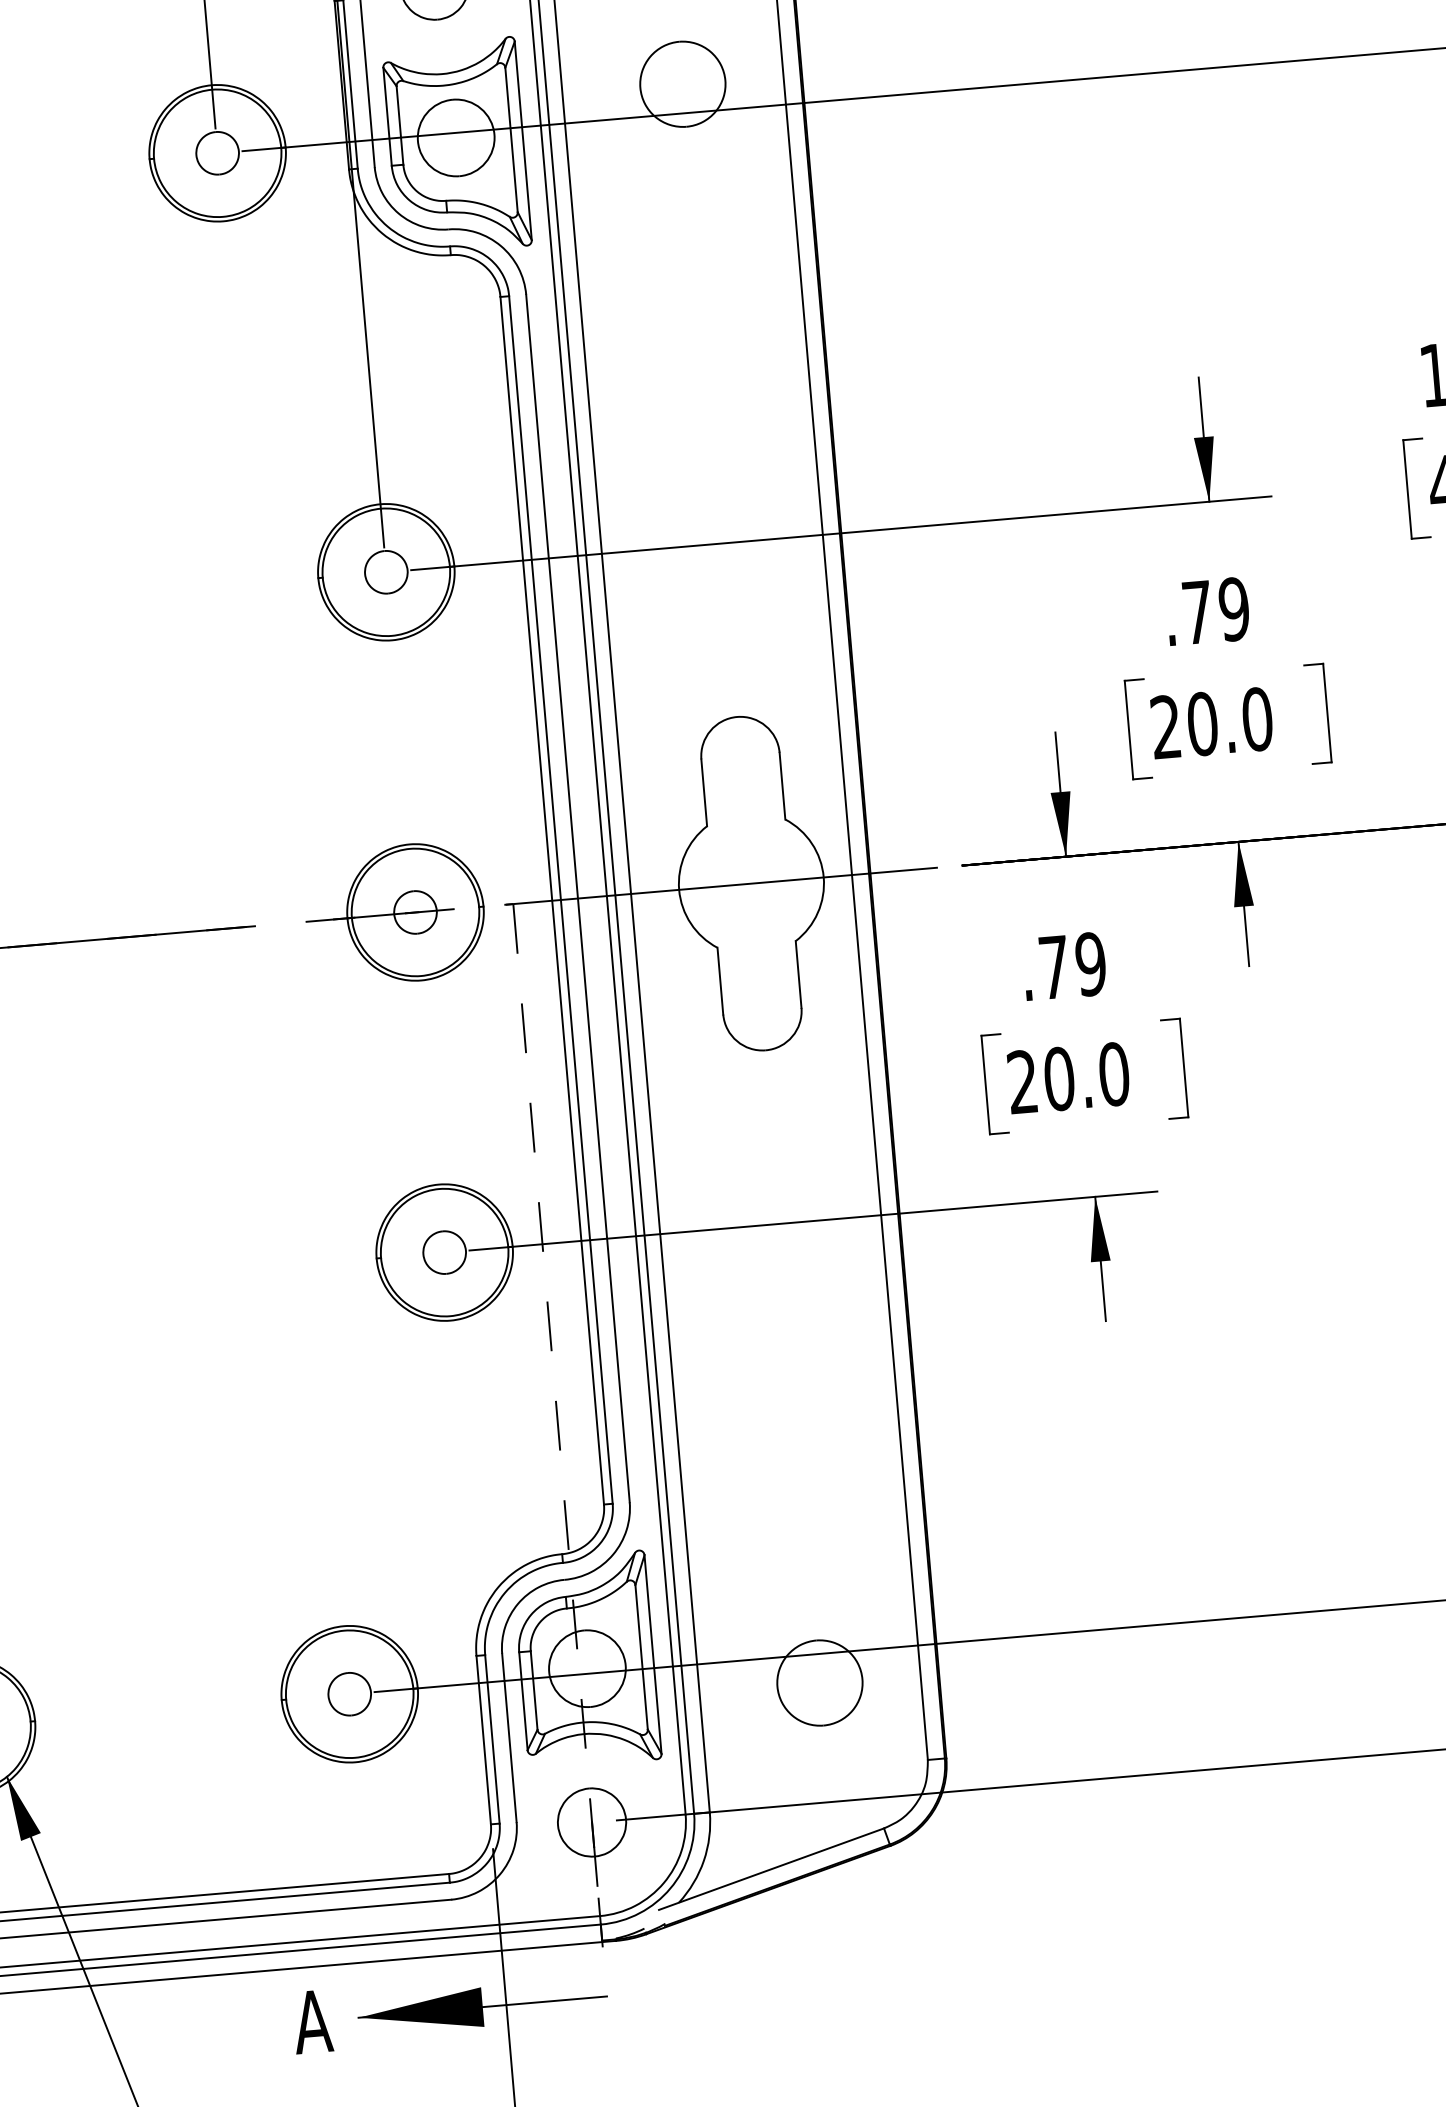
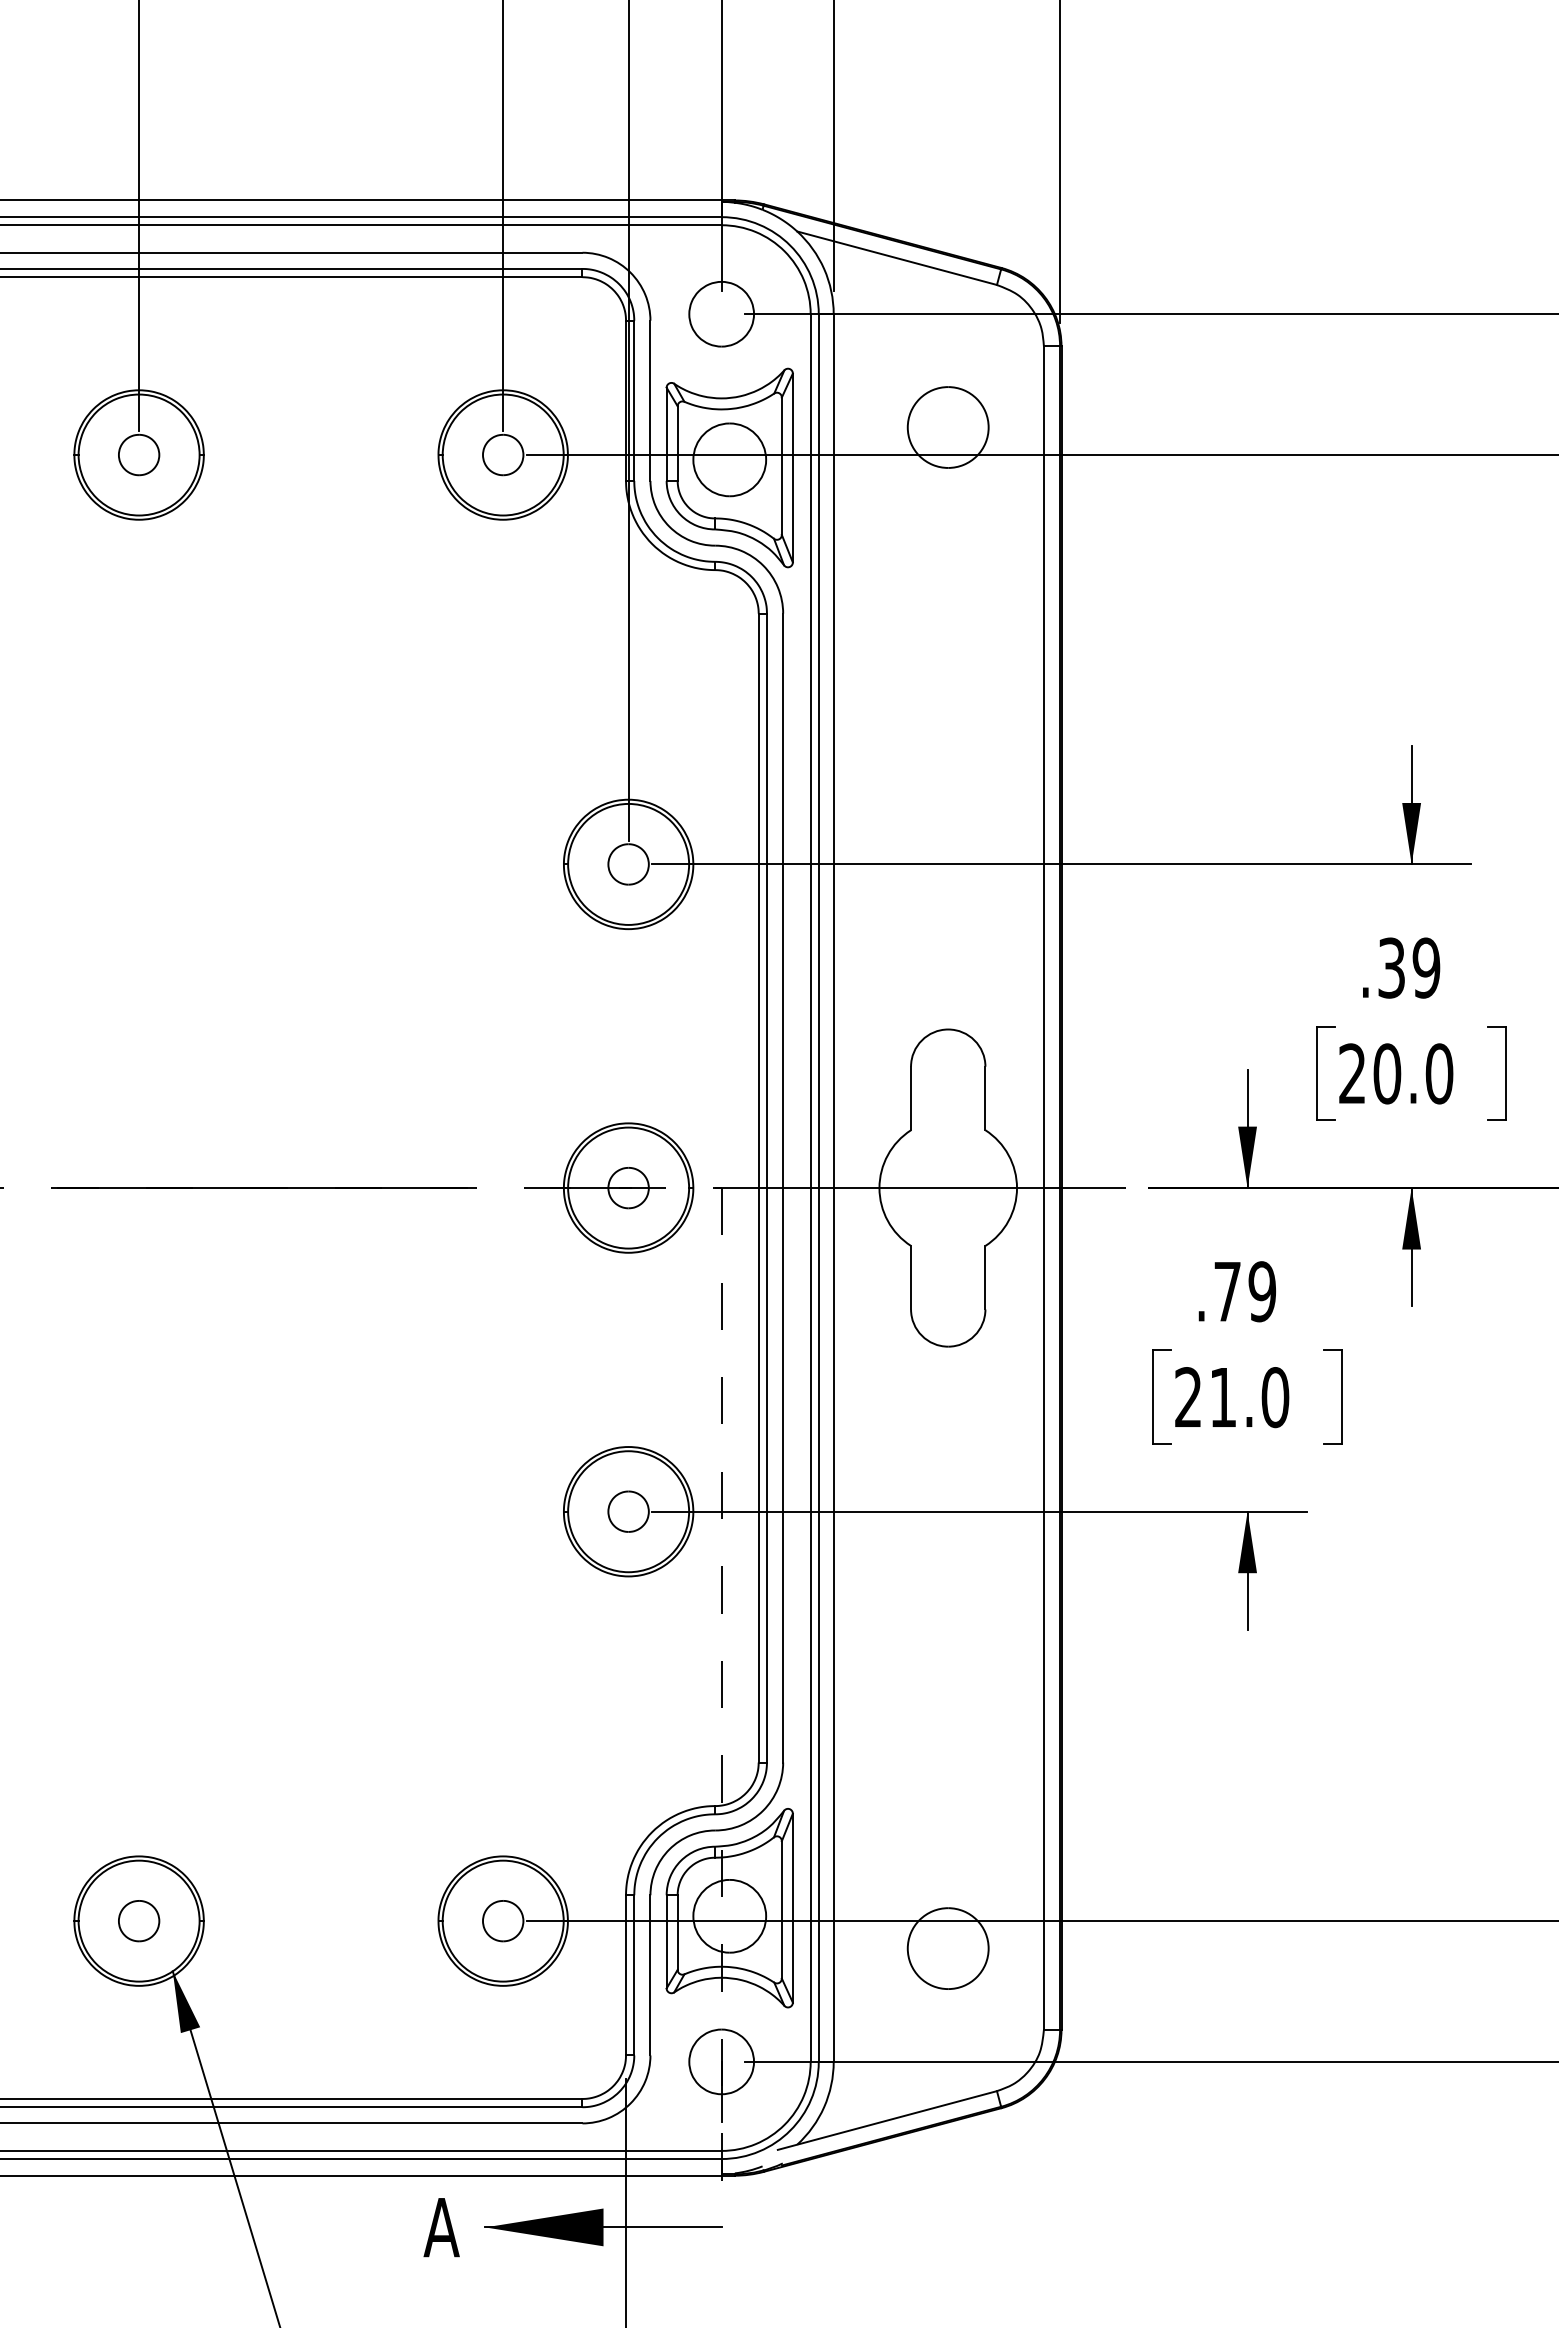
text: (1197, 611) -> (1391, 967), .79 -> .39
text: (1059, 1078) -> (1223, 1397), 20.0 -> 21.0

